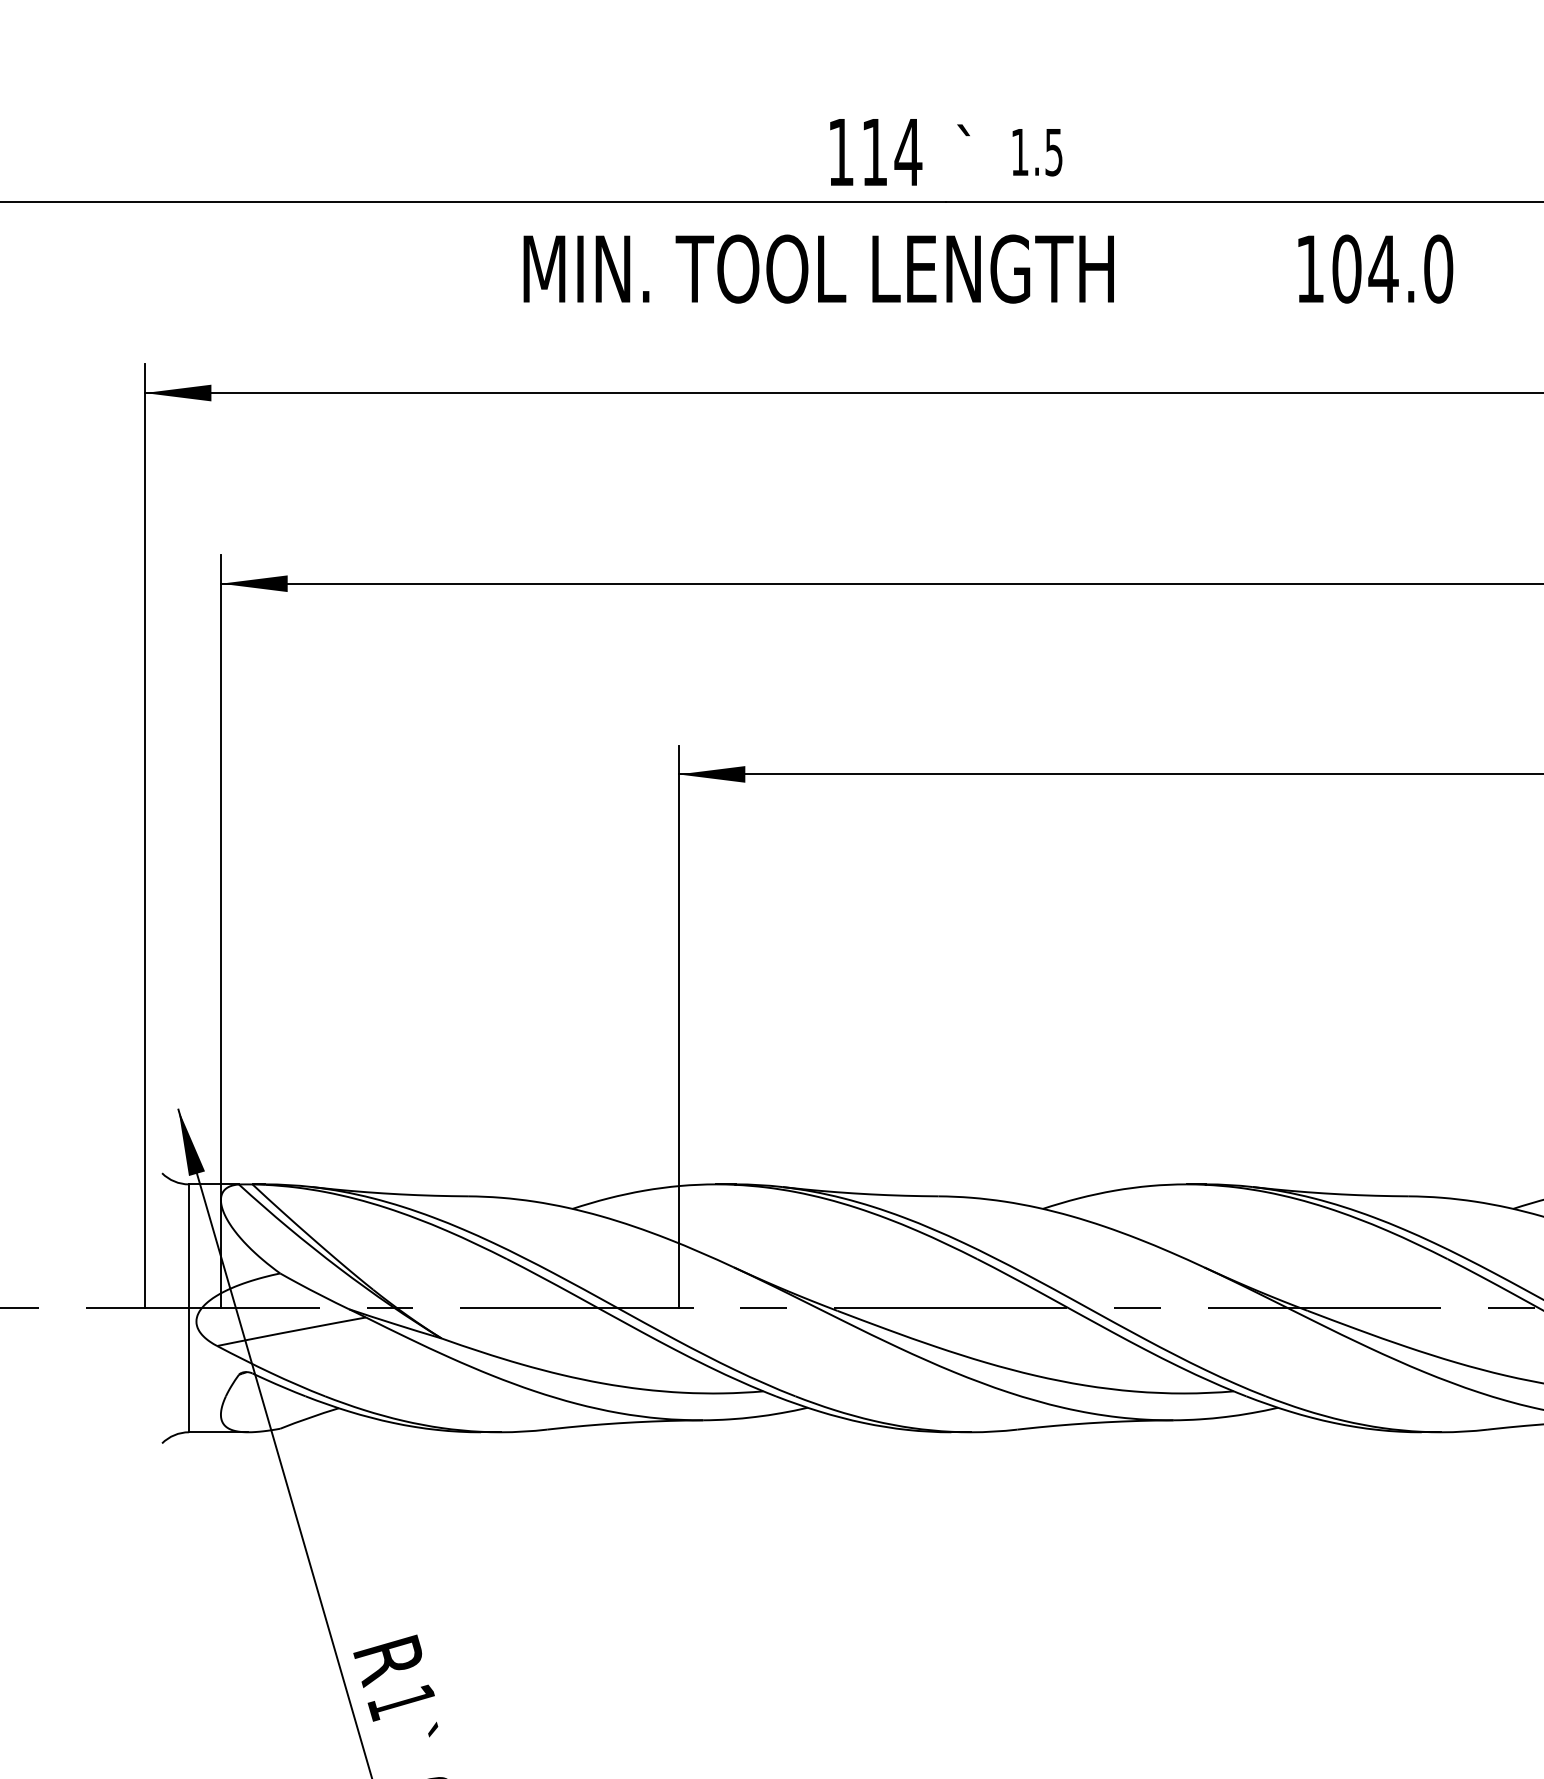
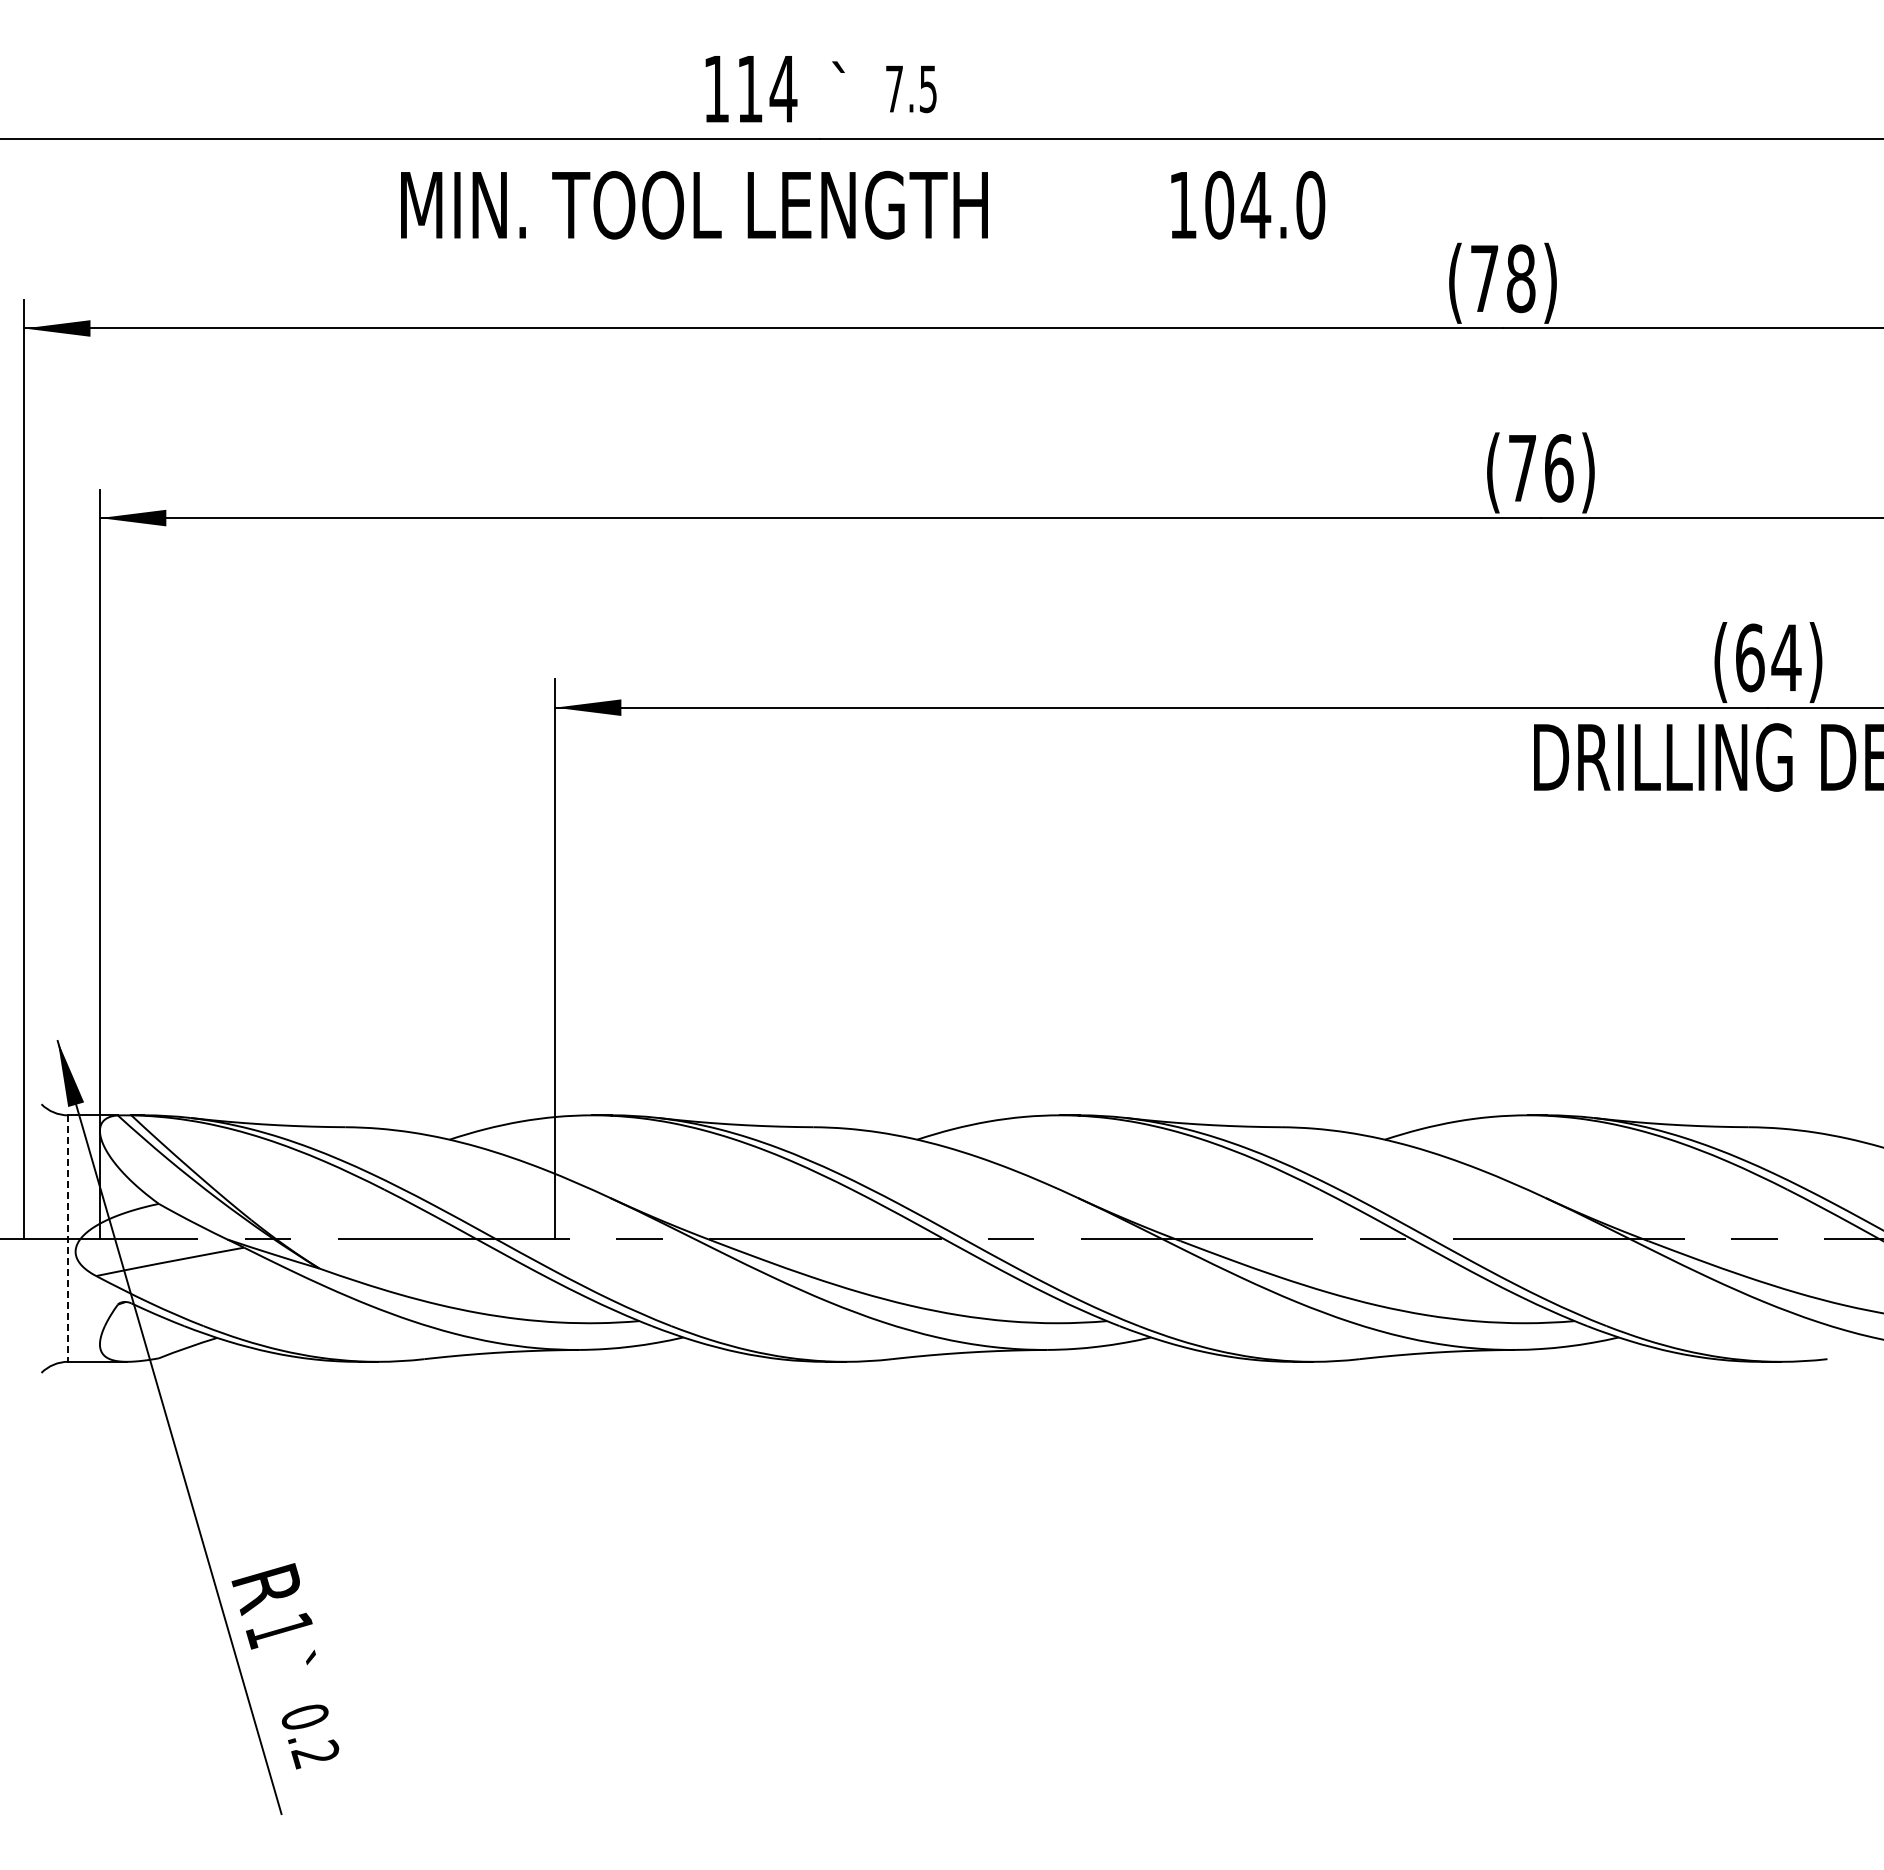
text: (1020, 151) -> (894, 88), 1.5 -> 7.5
line: (189, 1309) -> (68, 1239), solid -> dashed

